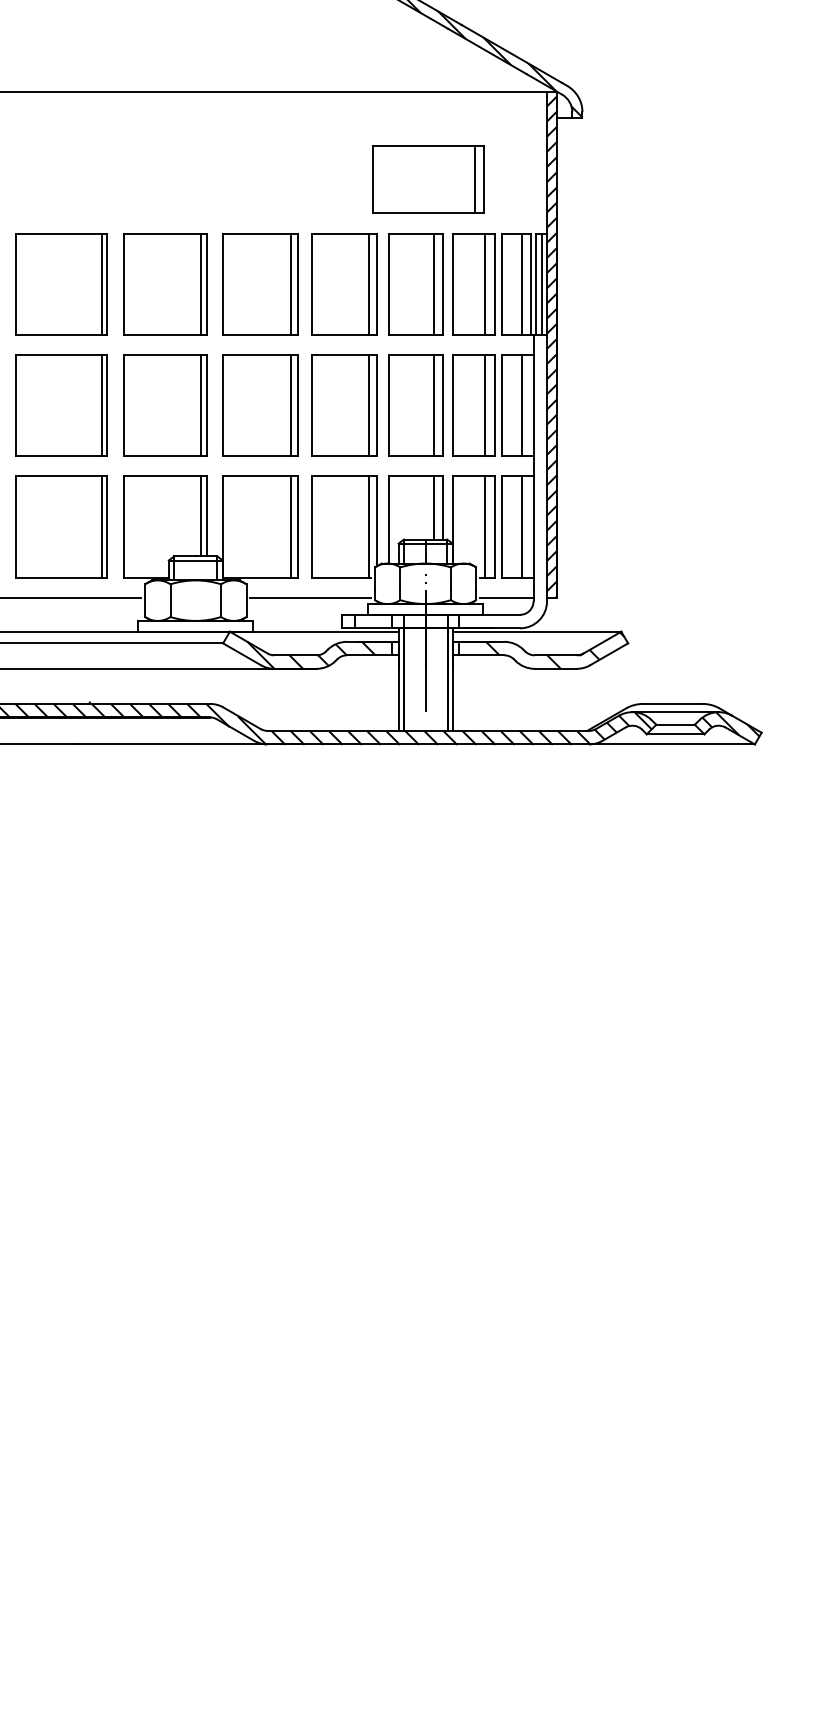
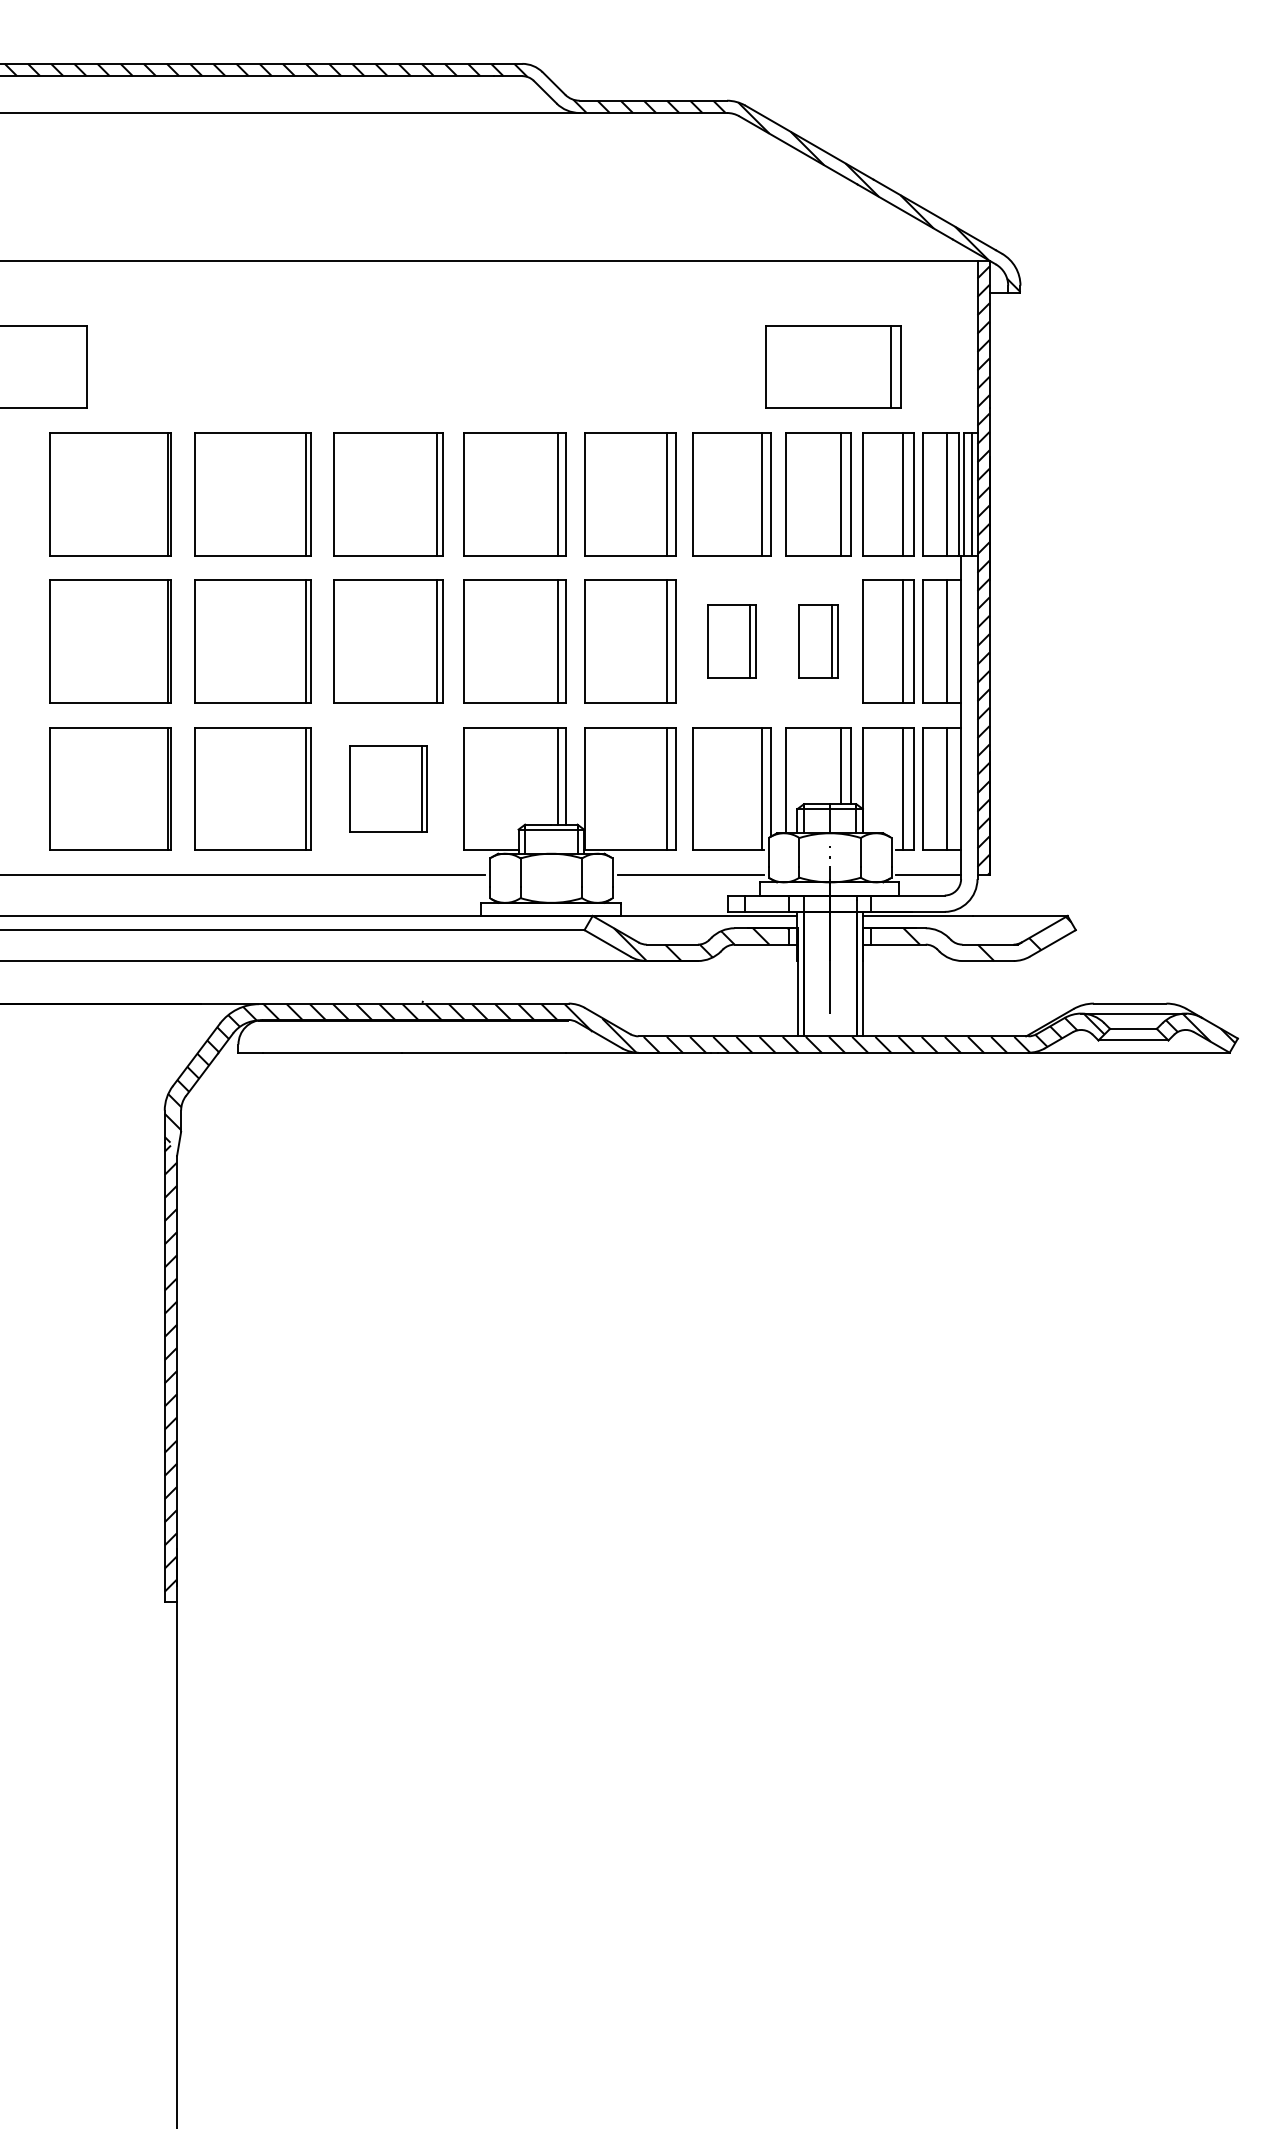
part: (344, 405) -> (731, 641), size x0.6
part: (416, 405) -> (818, 641), size x0.6
part: (61, 526) -> (388, 788), size x0.7

